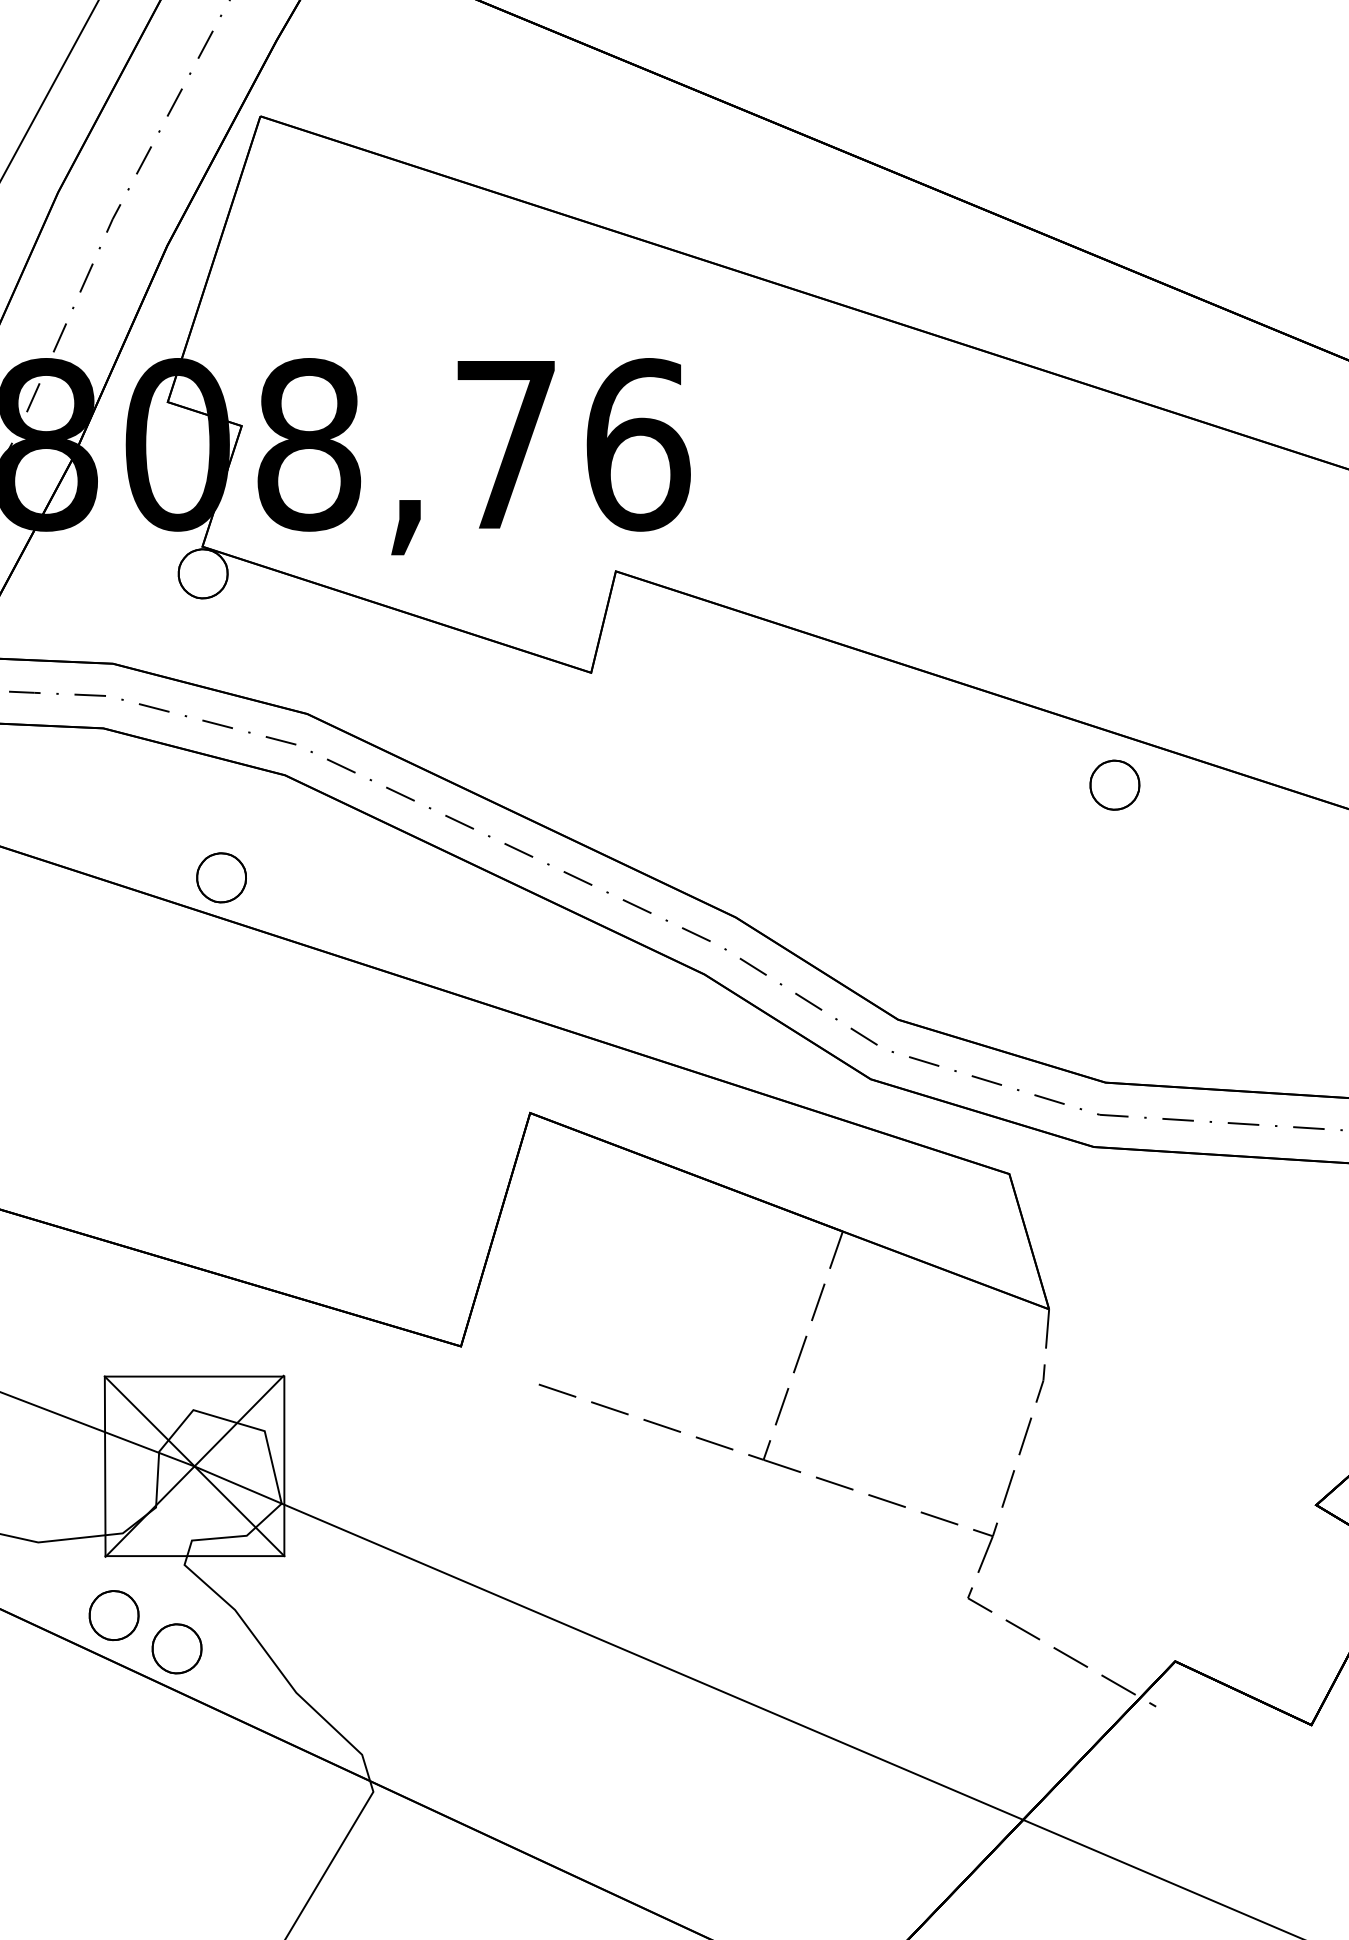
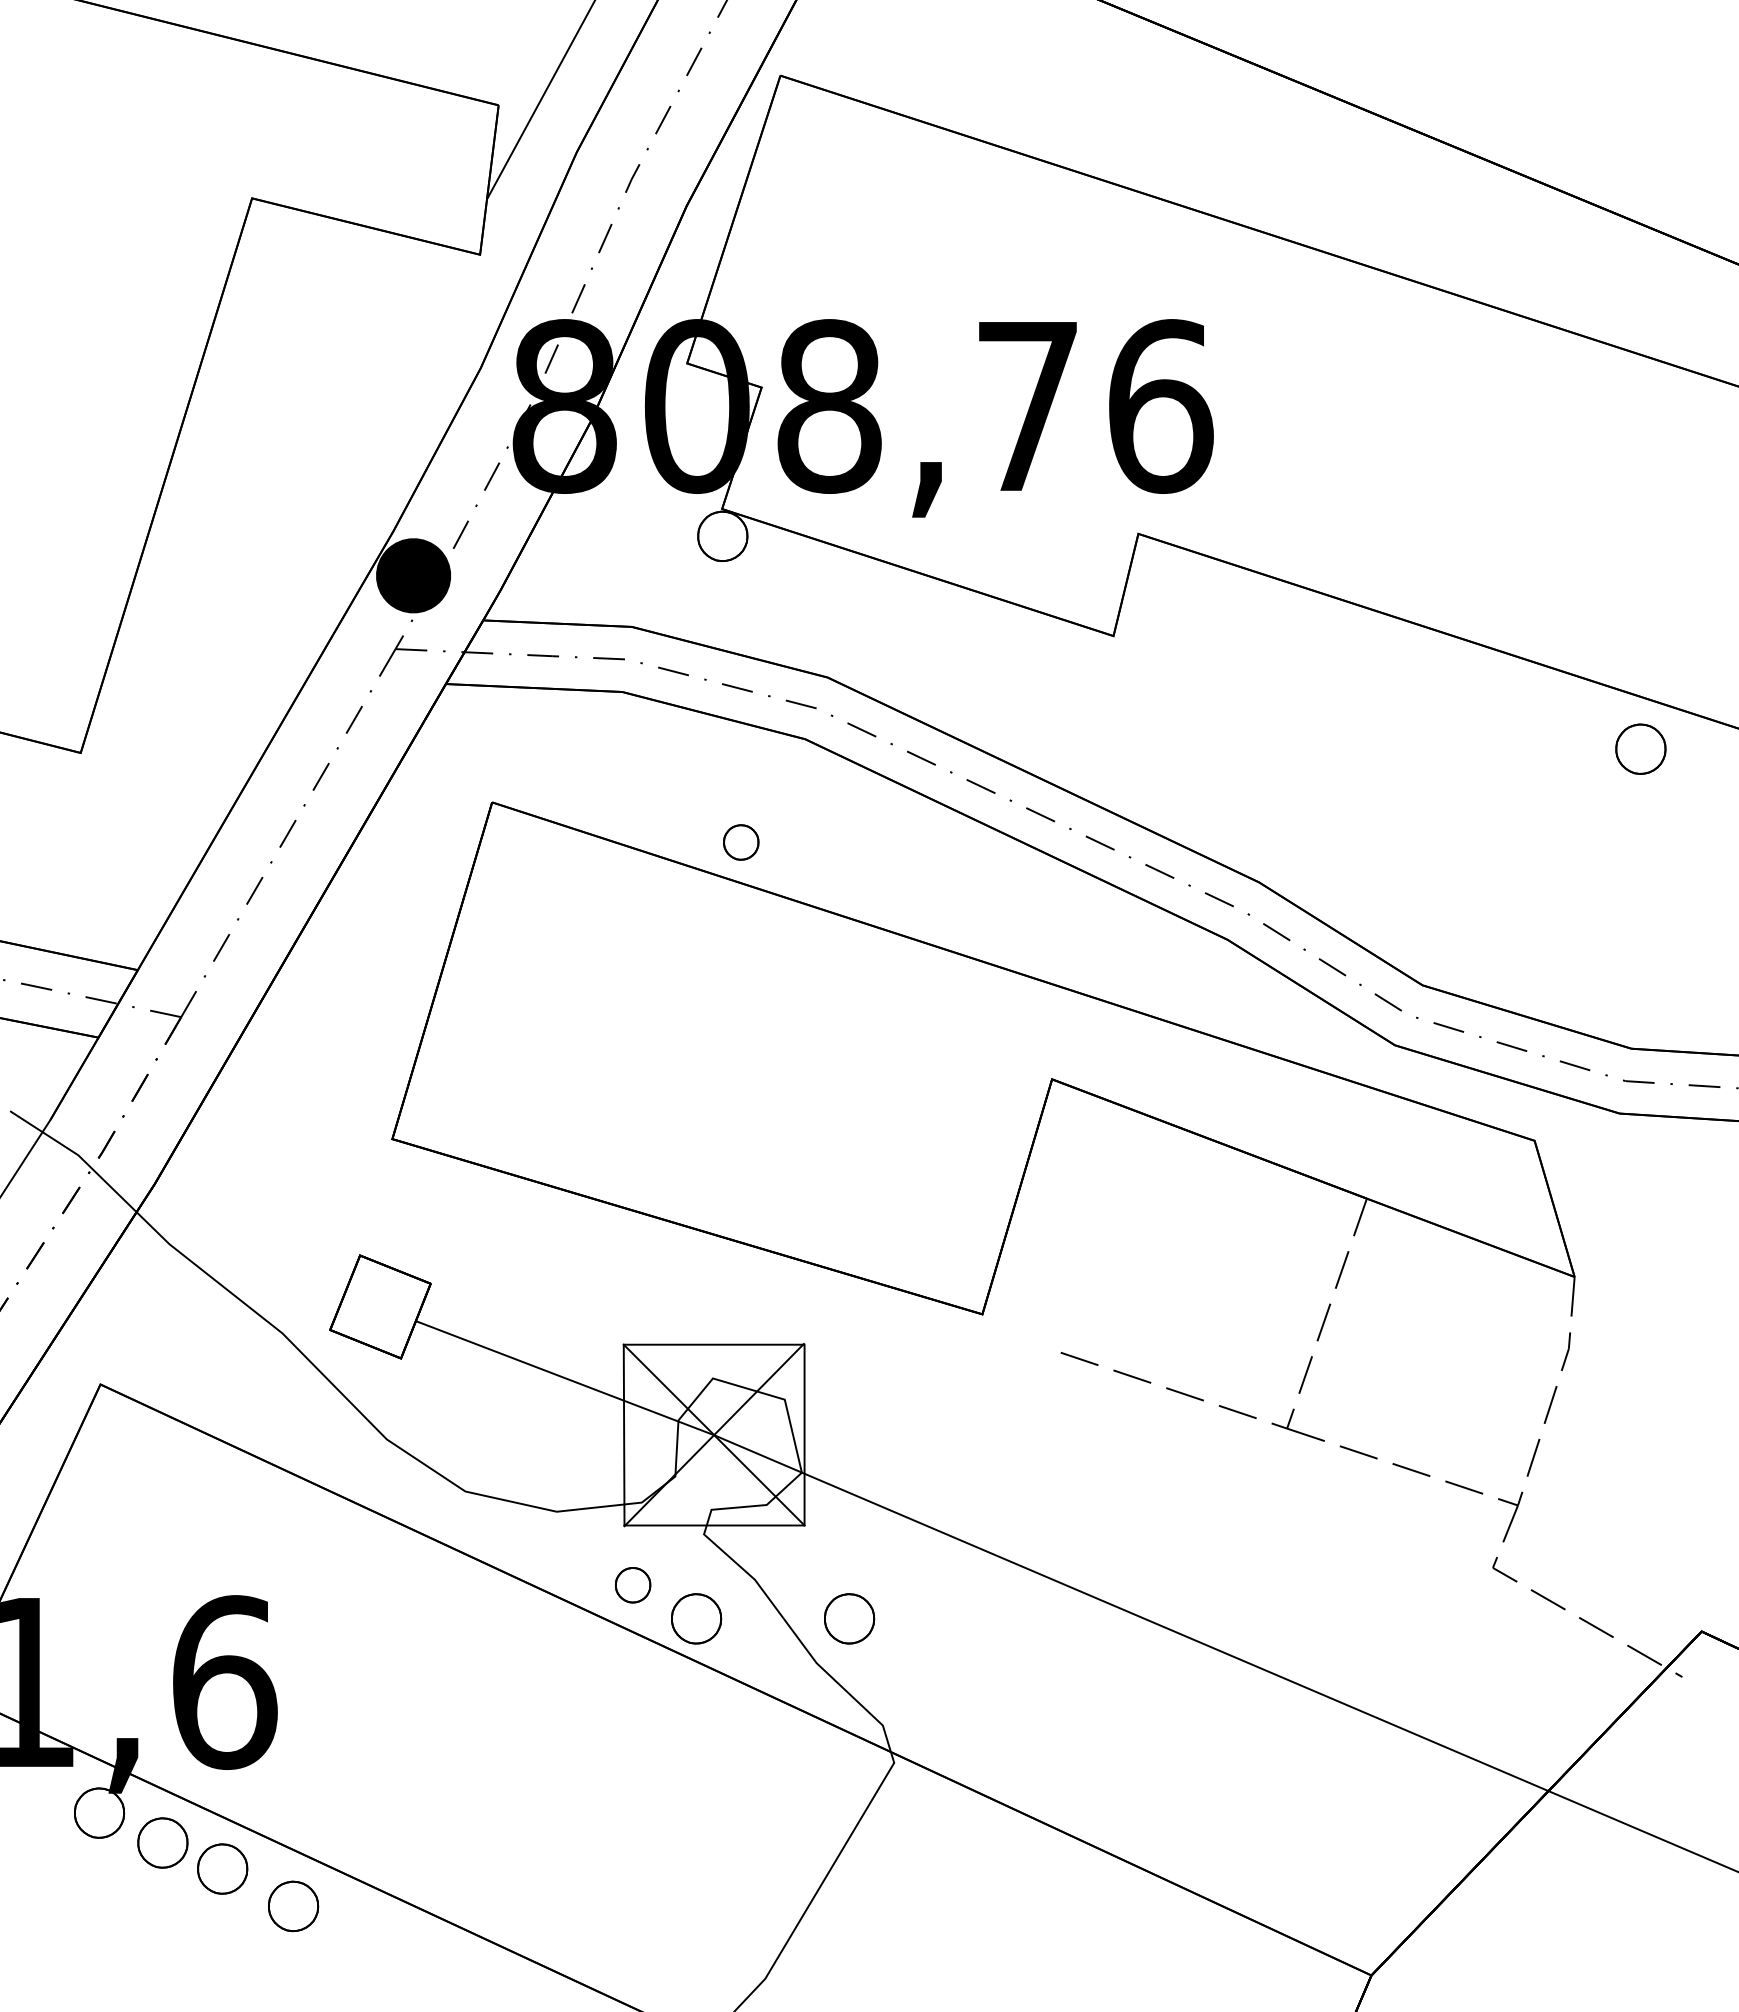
part: (220, 877) -> (740, 842), size x0.7
part: (113, 1614) -> (632, 1584), size x0.7
part: (329, 1648) -> (849, 1618), added

